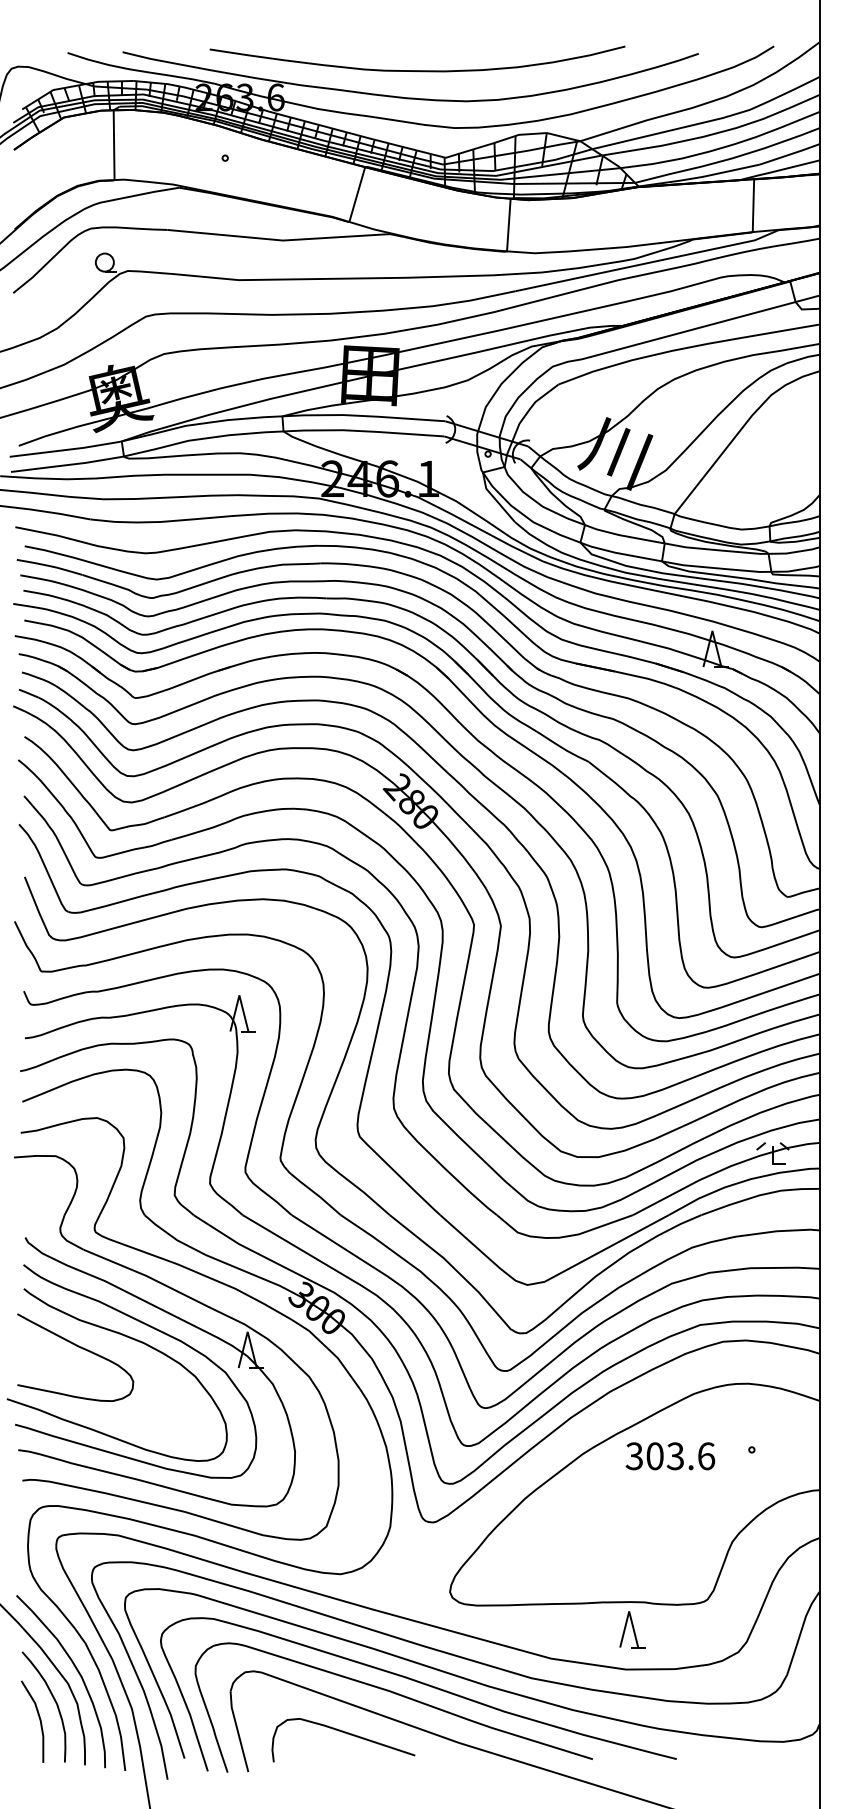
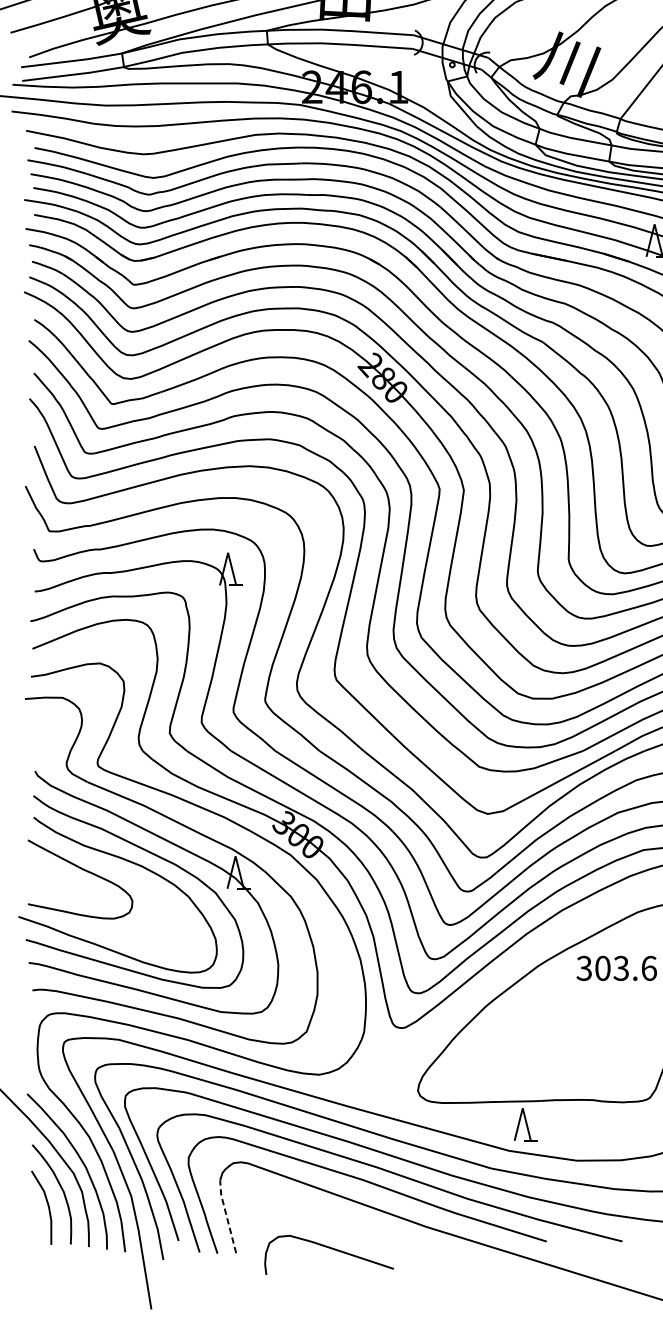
part: (632, 1629) -> (525, 1124), moved
line: (237, 1730) -> (226, 1215), solid -> dashed
curve: (344, 1733) -> (330, 1249), moved

